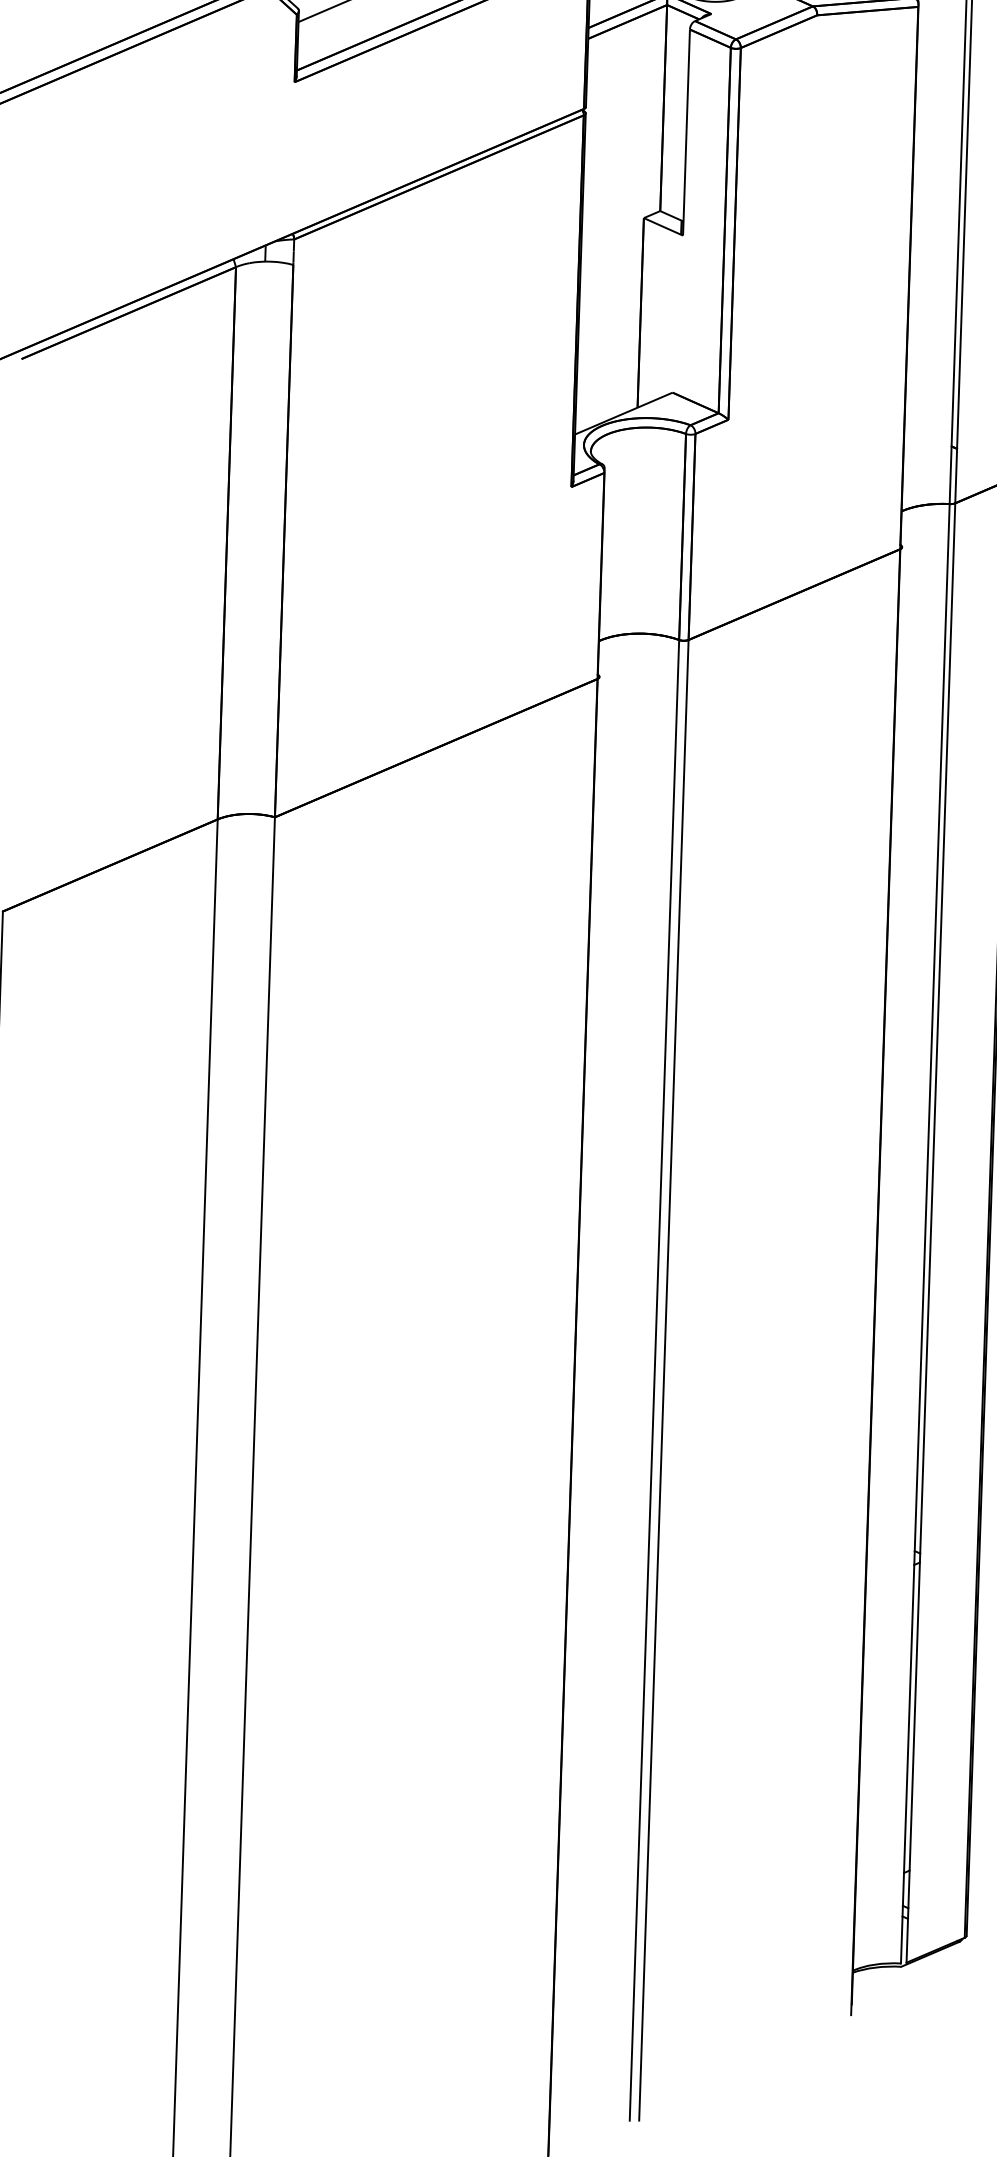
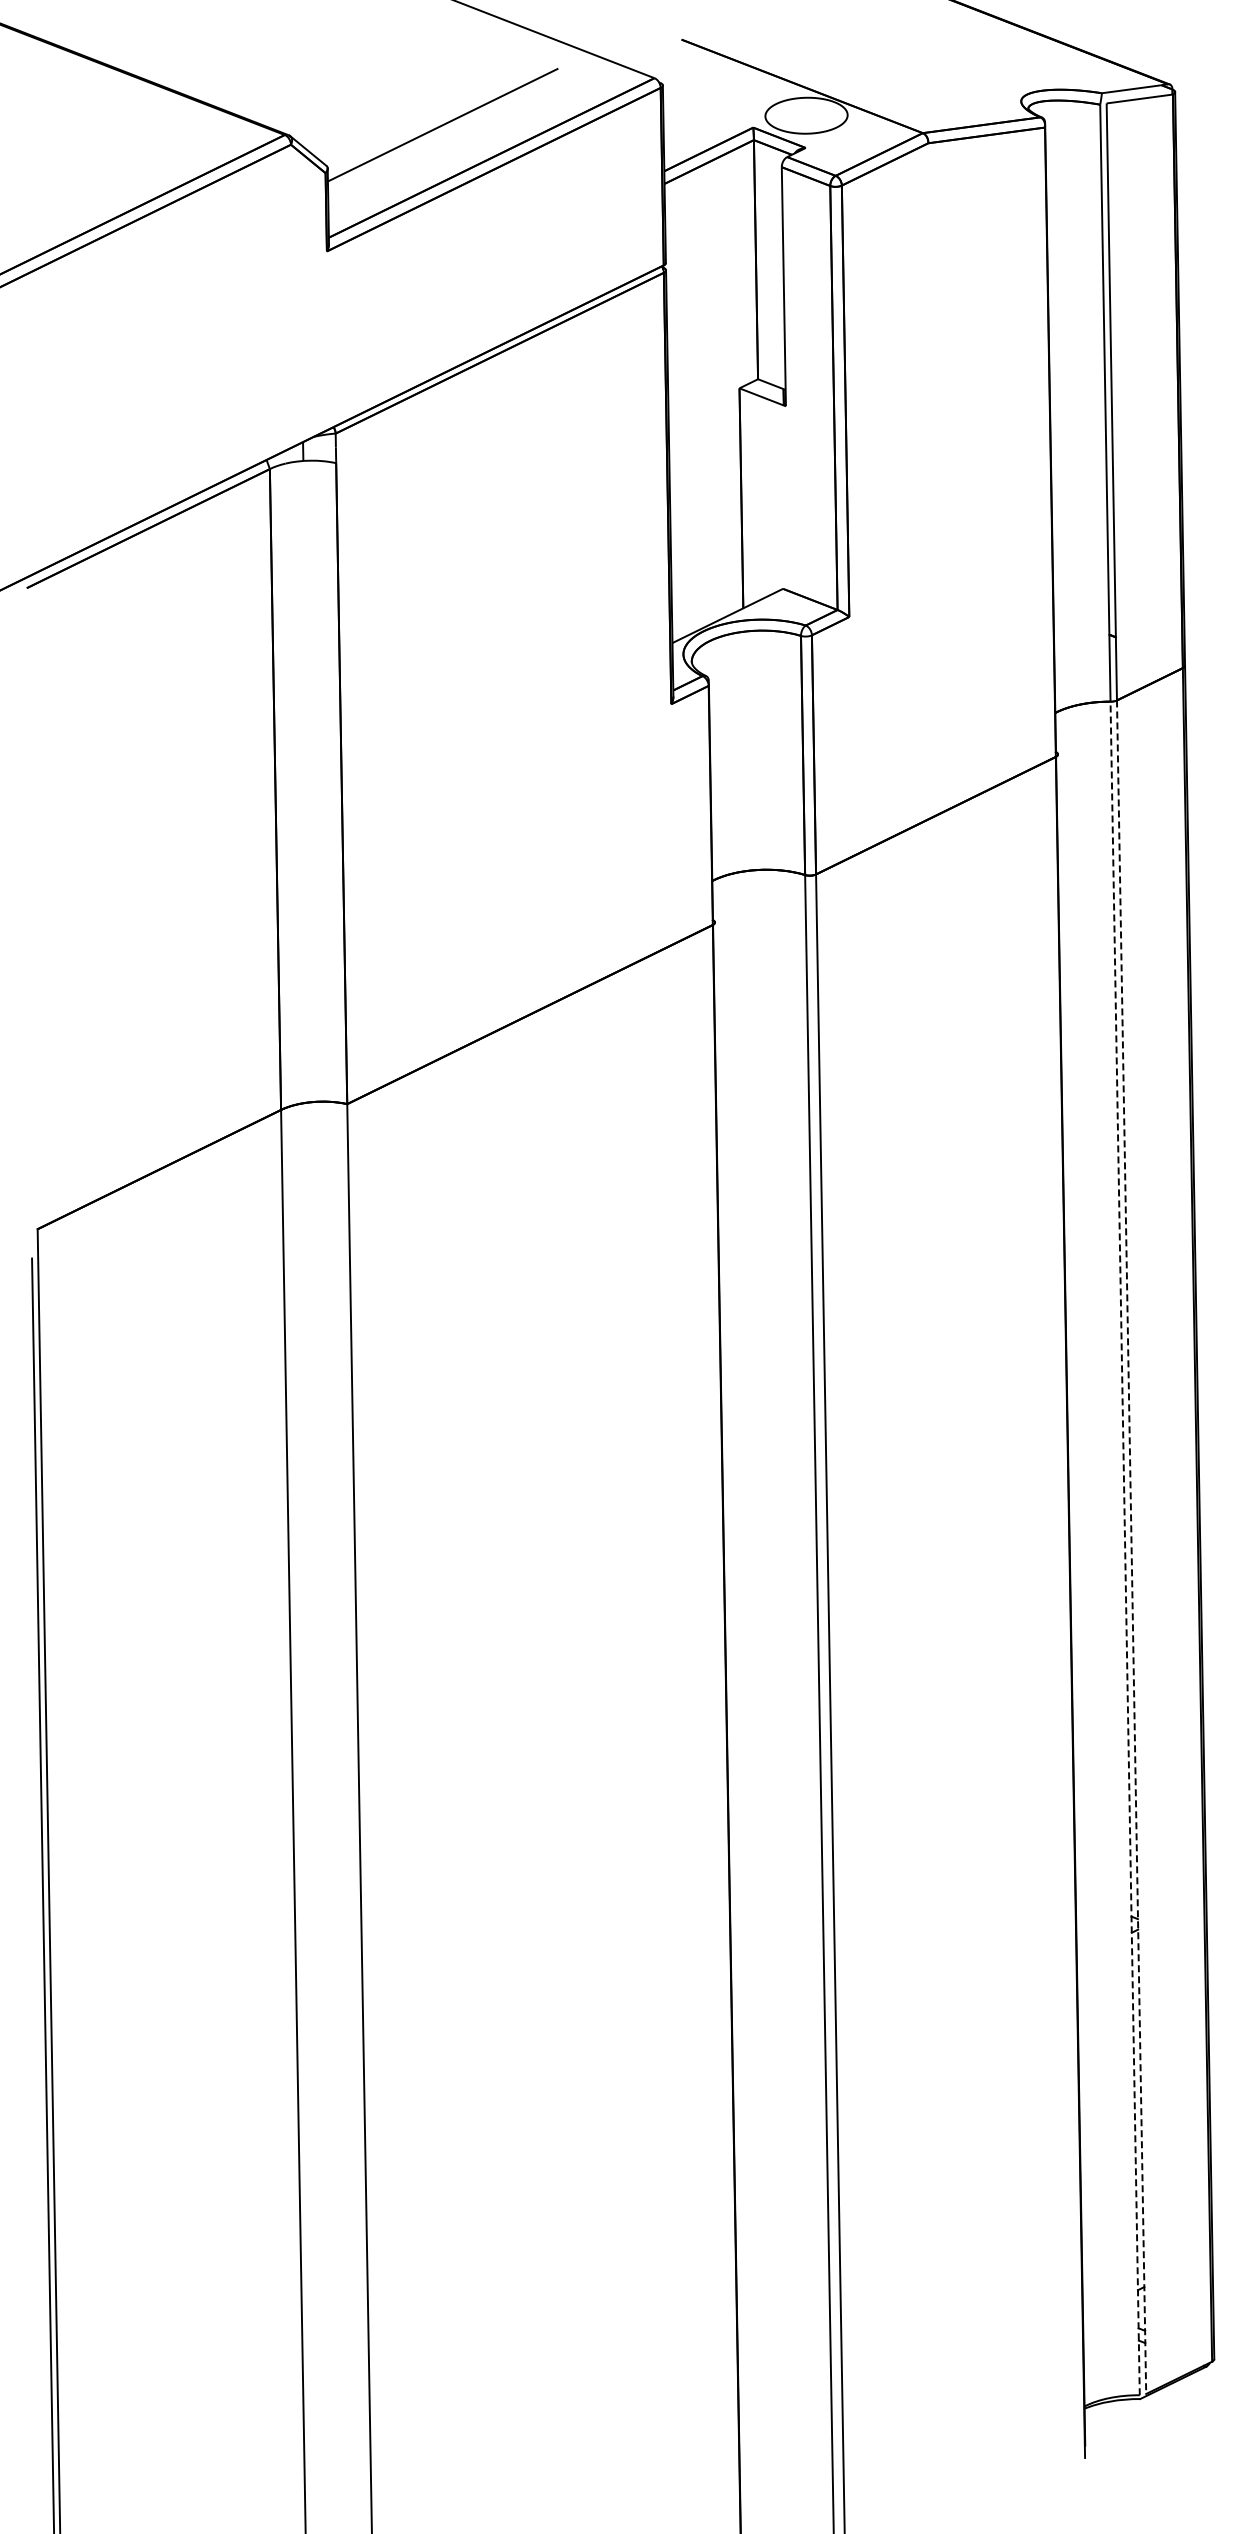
line: (925, 1233) -> (1125, 1548), solid -> dashed
line: (930, 1233) -> (1131, 1547), solid -> dashed

